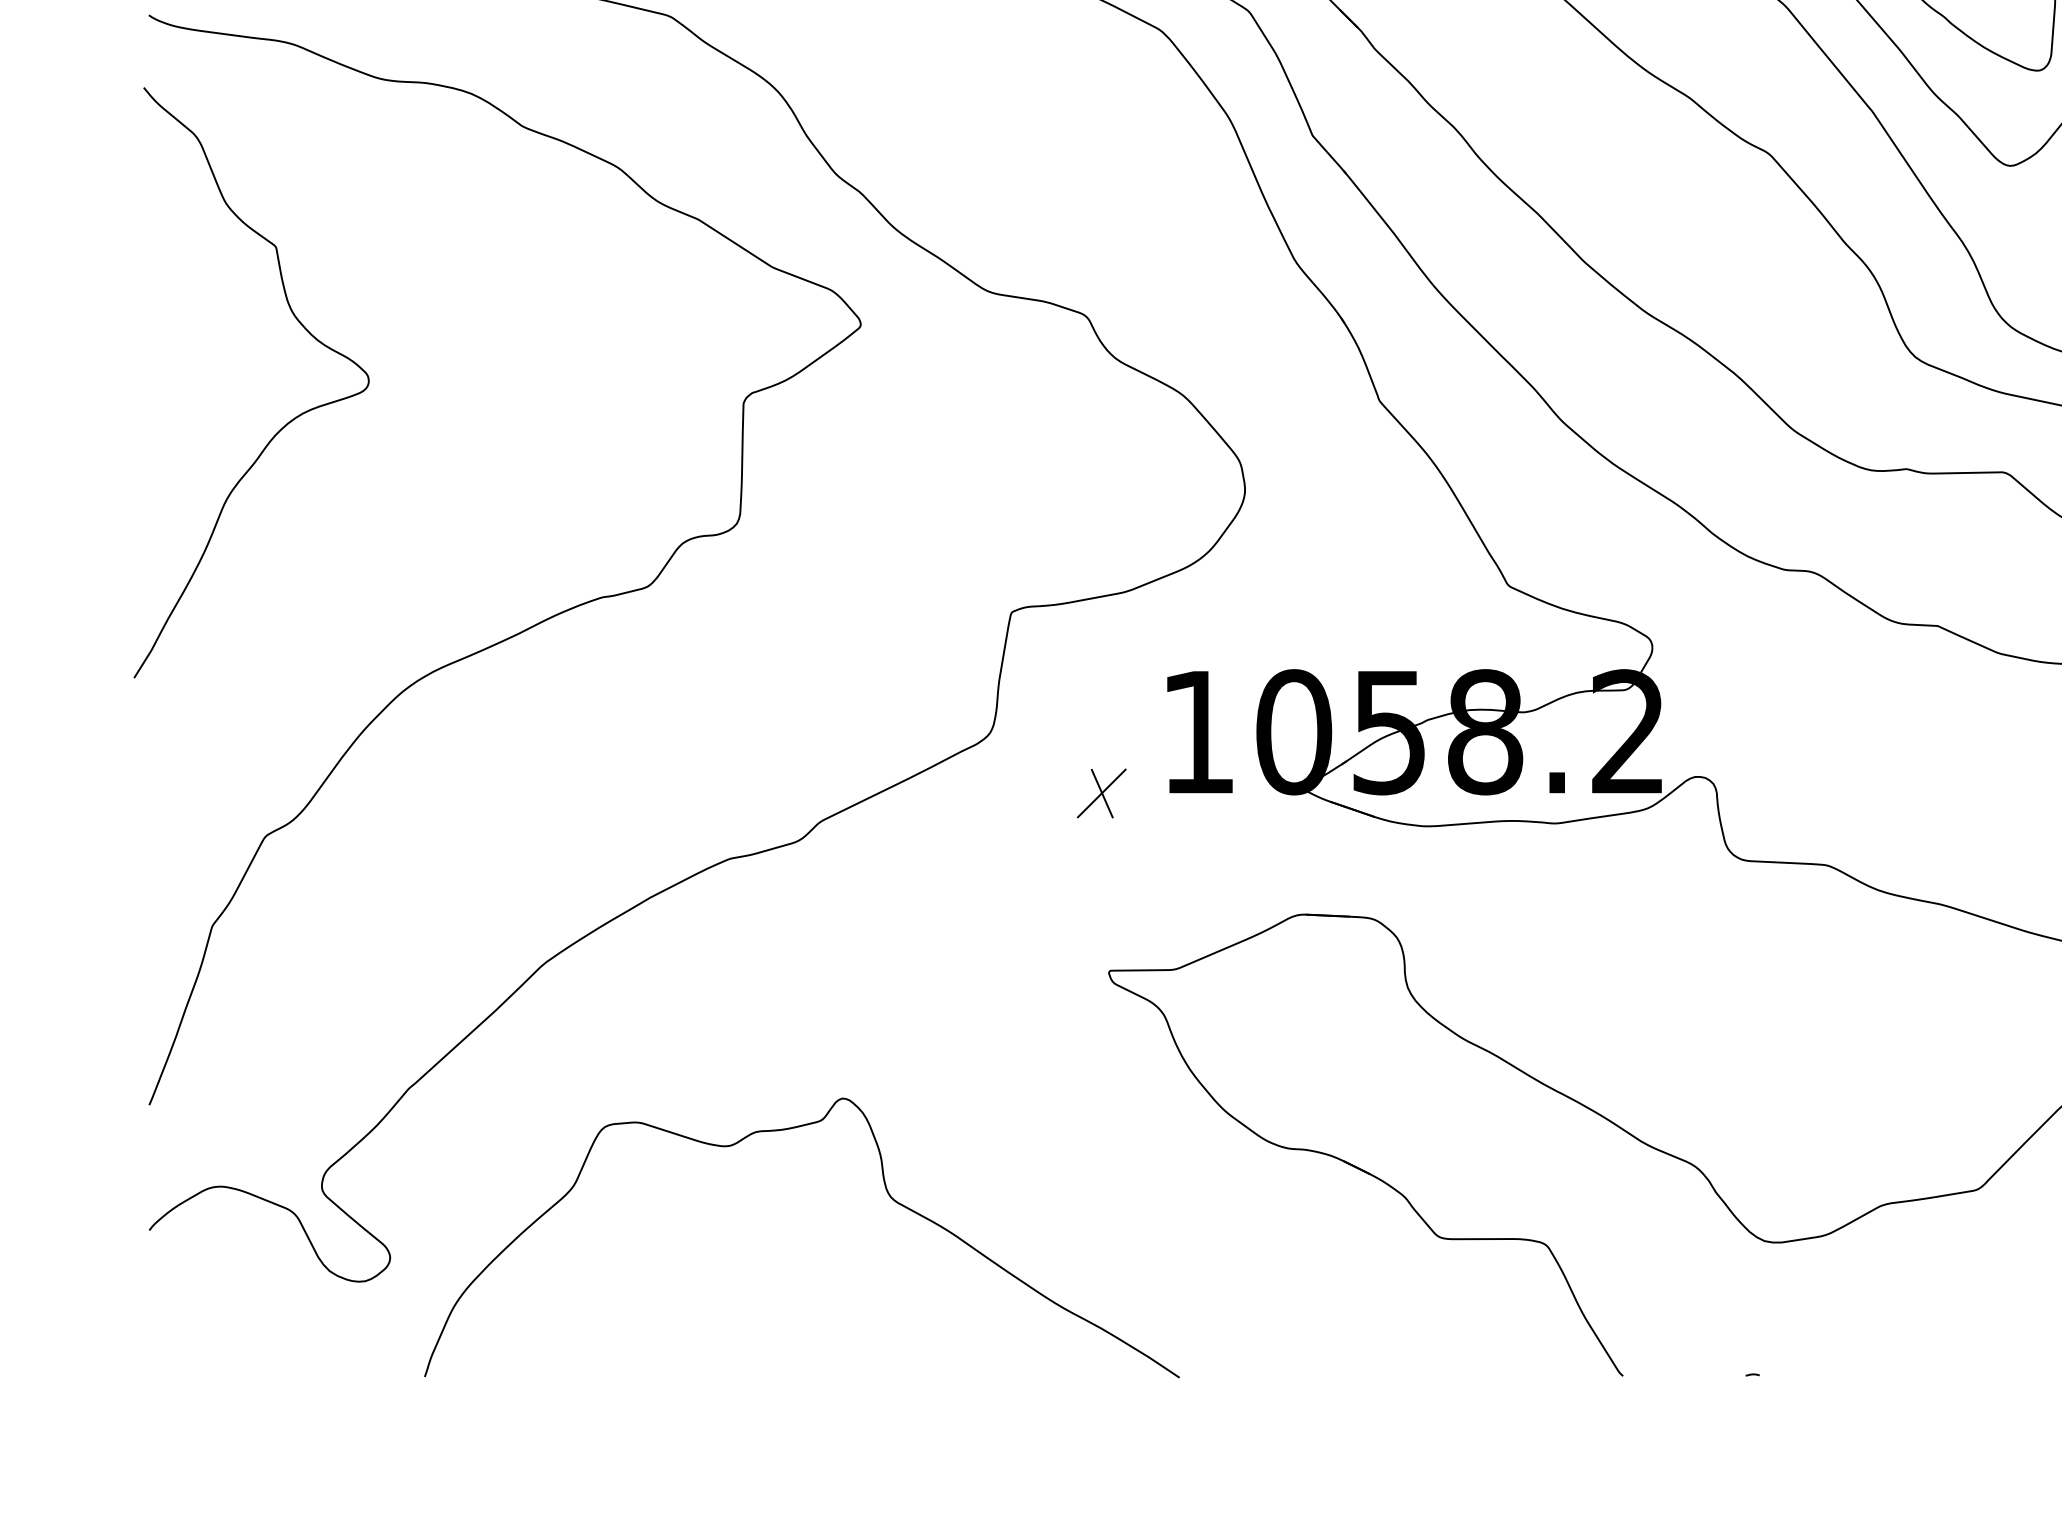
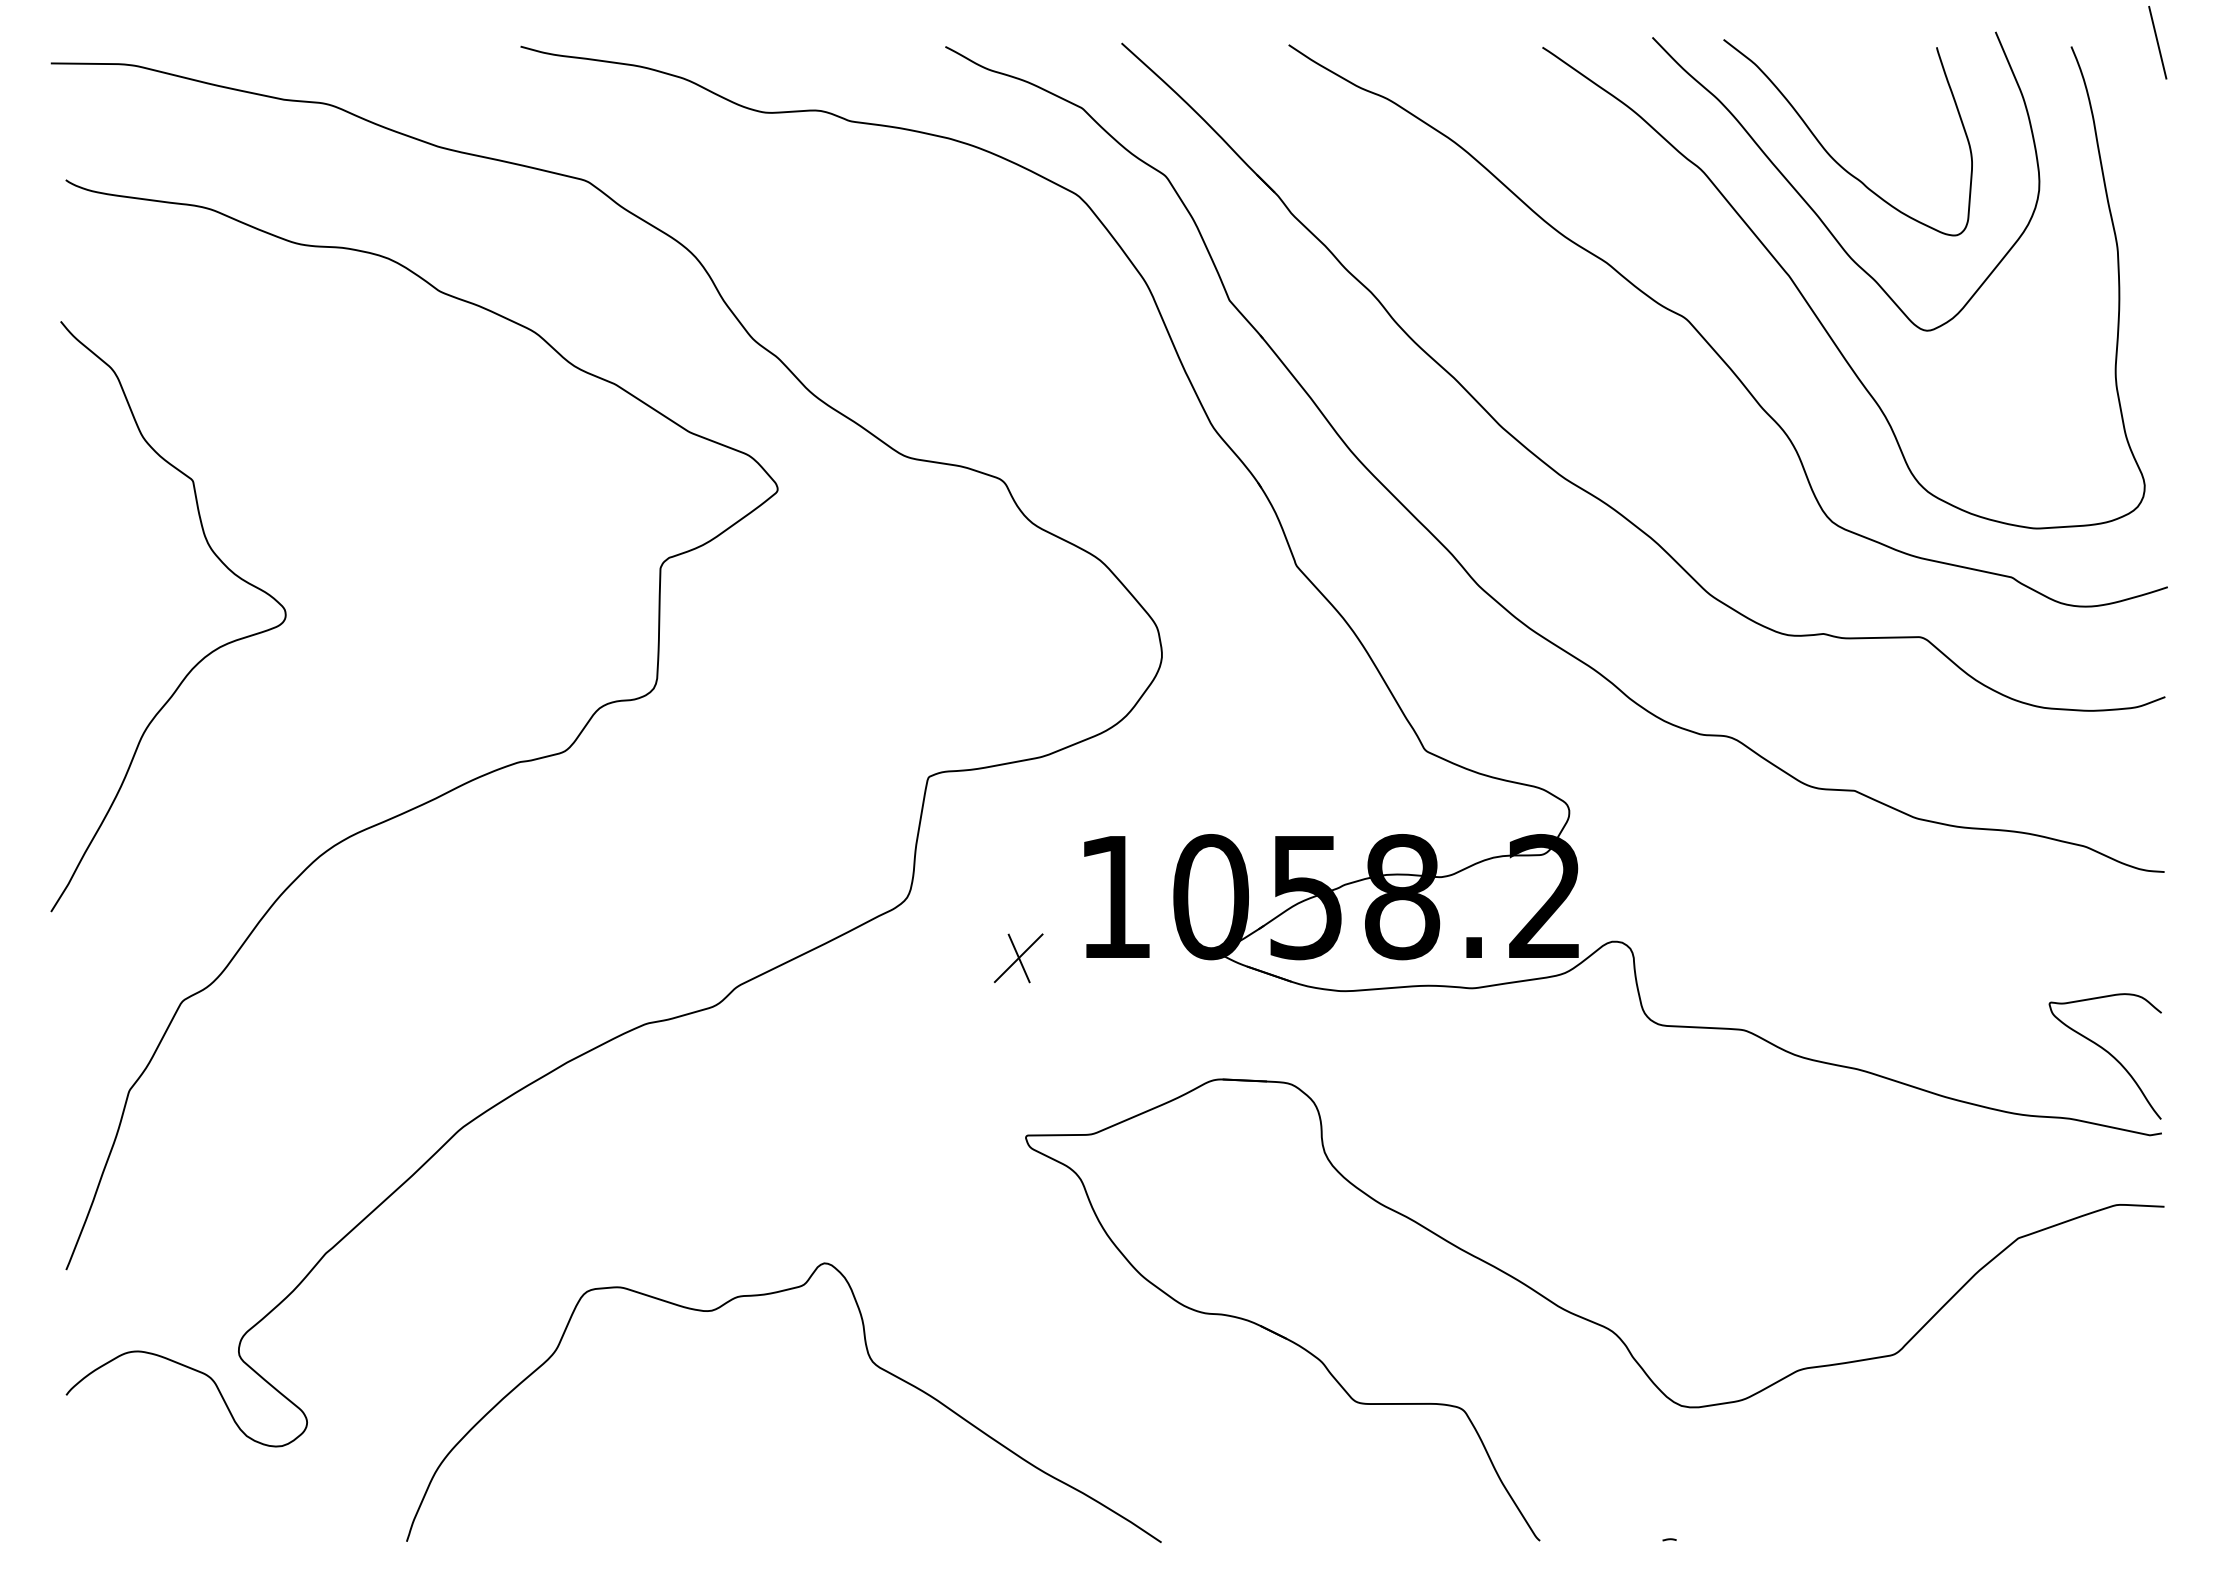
curve: (288, 421) -> (205, 655), moved
curve: (887, 1193) -> (869, 1358), moved

